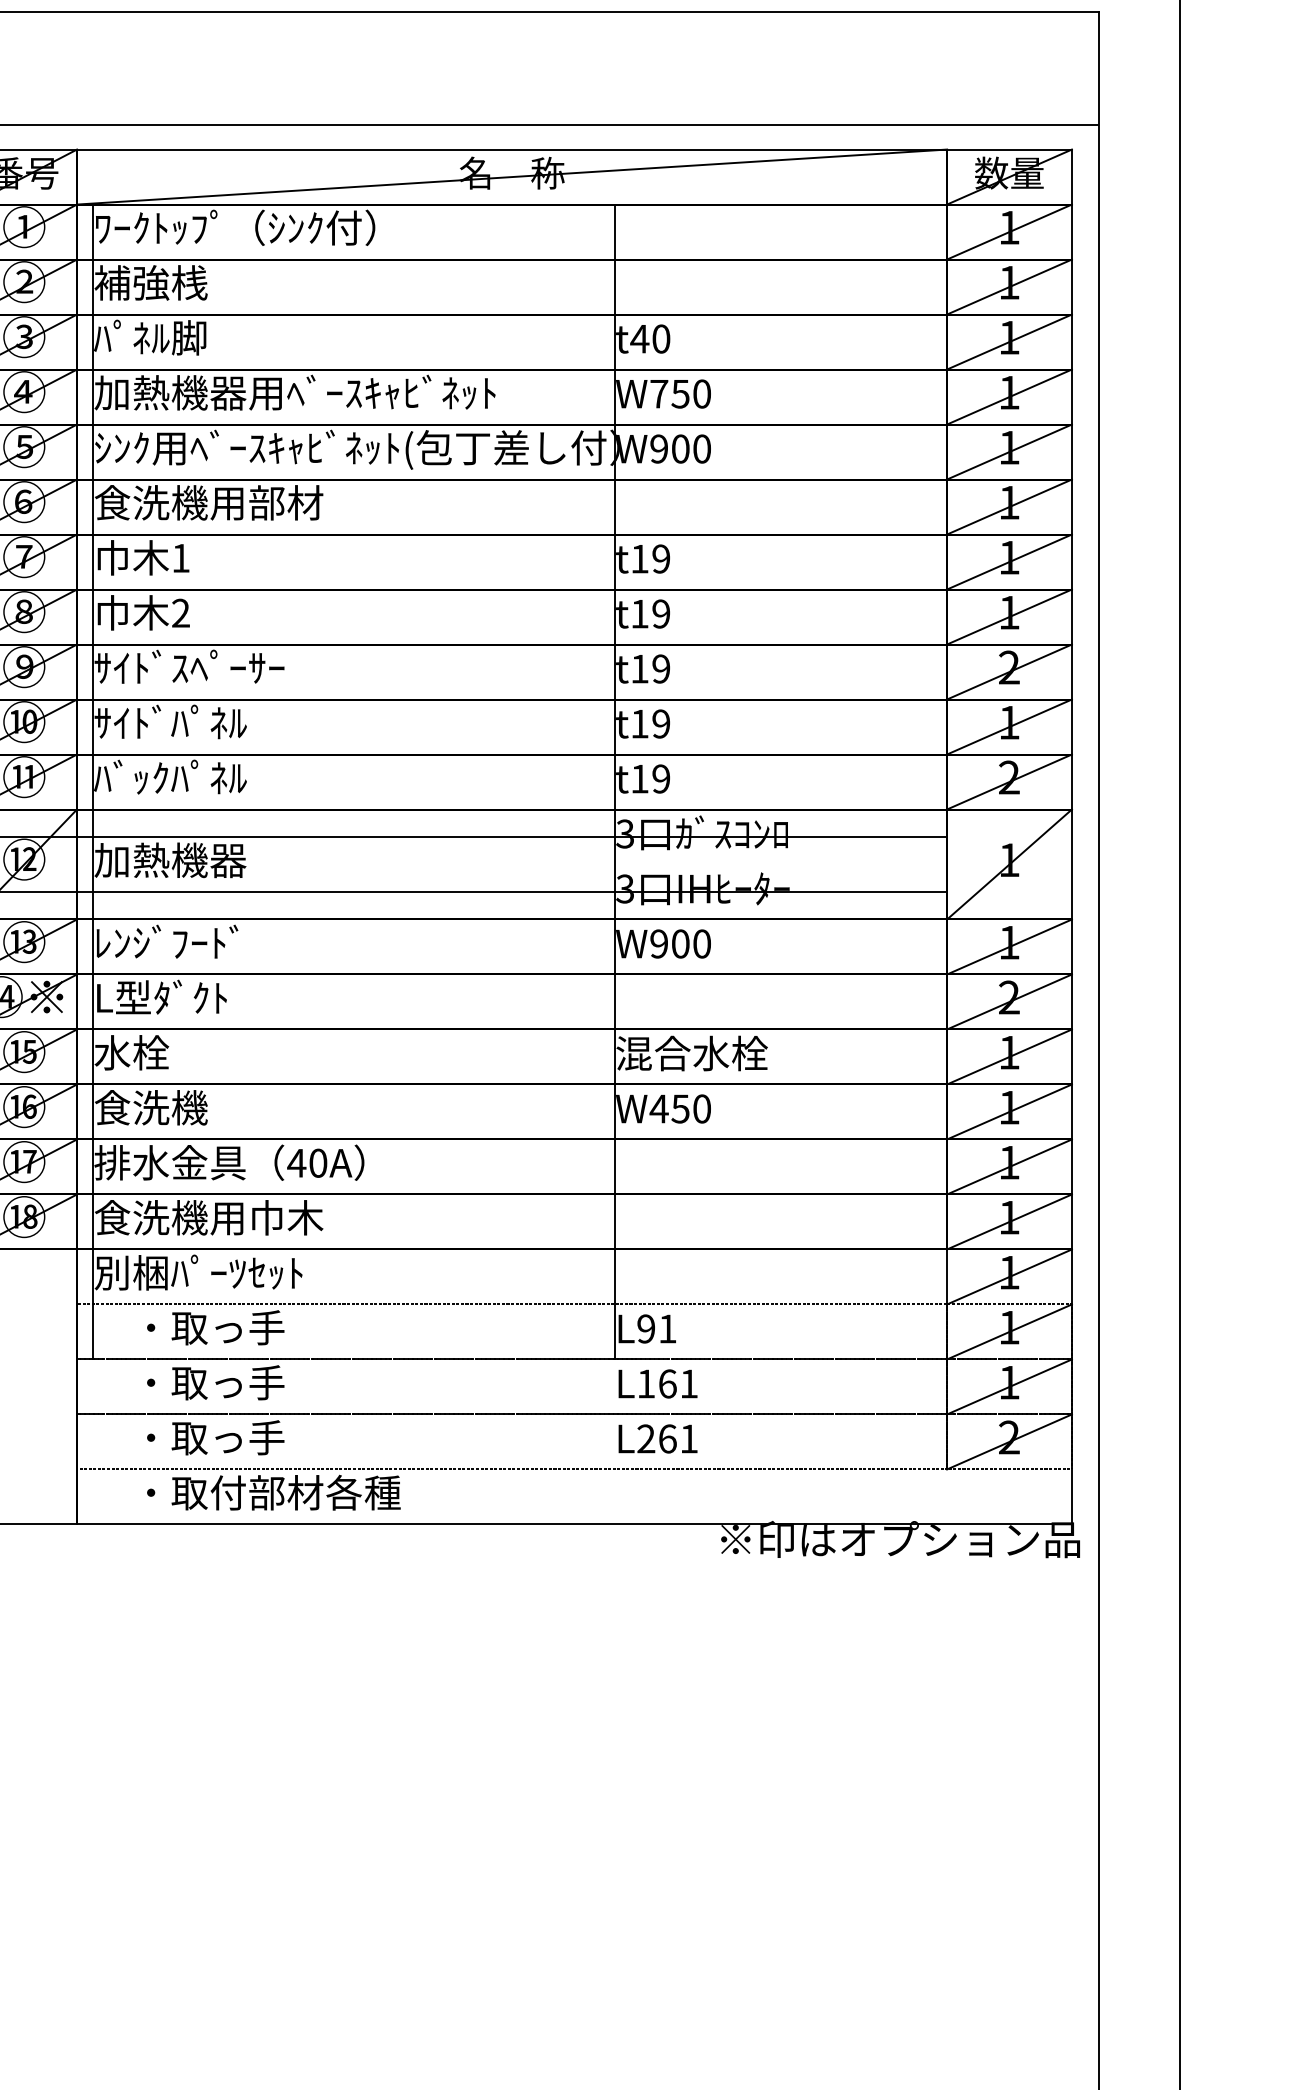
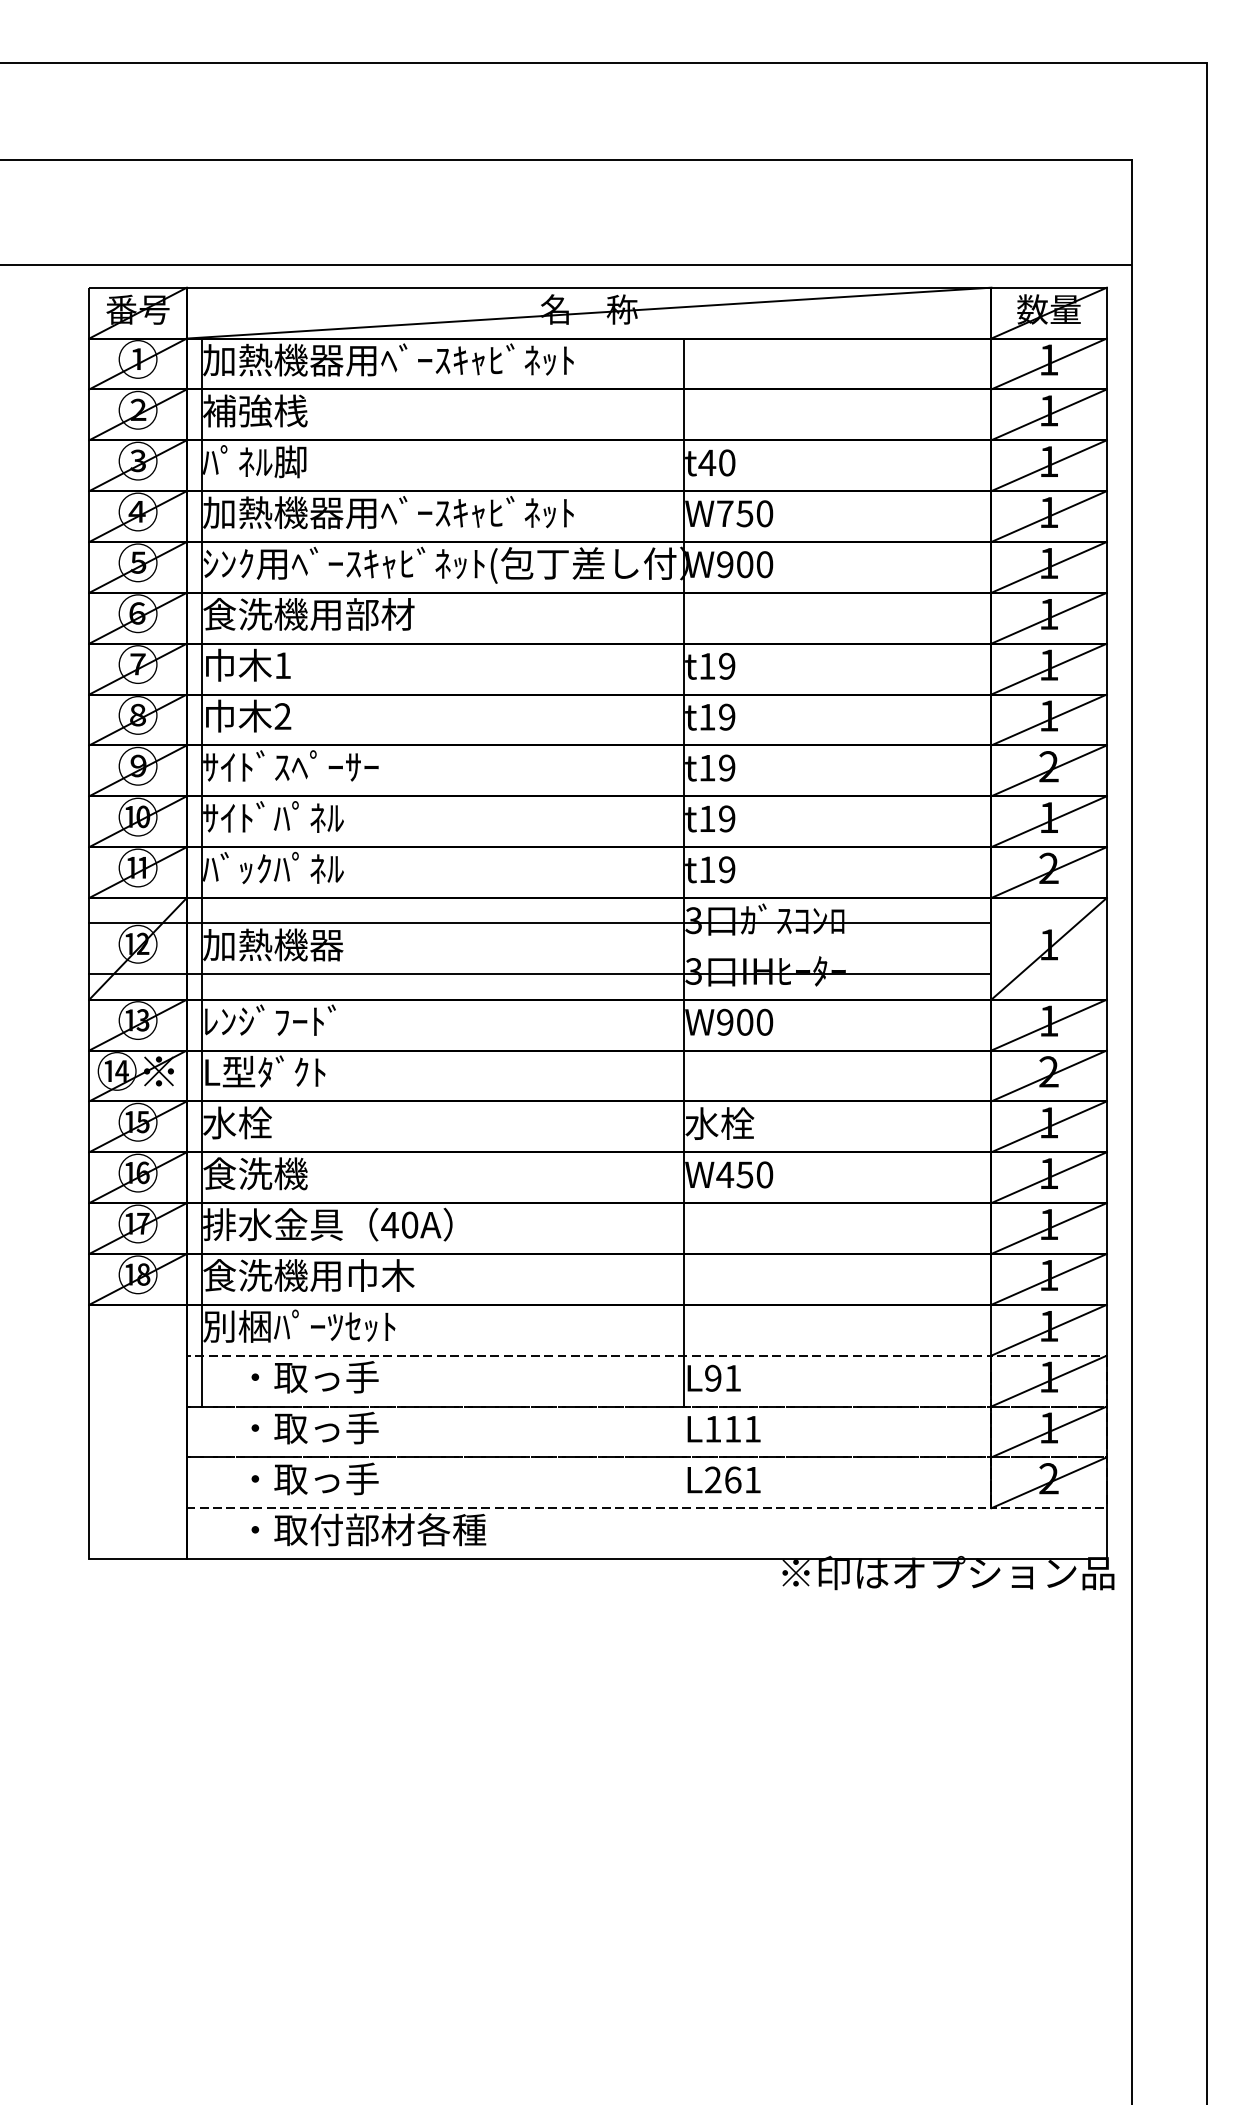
text: (295, 227) -> (388, 359), ﾜｰｸﾄｯﾌﾟ（ｼﾝｸ付） -> 加熱機器用ﾍﾞｰｽｷｬﾋﾞﾈｯﾄ
text: (691, 1053) -> (755, 1123), 混合水栓 -> 水栓
text: (668, 1383) -> (733, 1428), L161 -> L111

